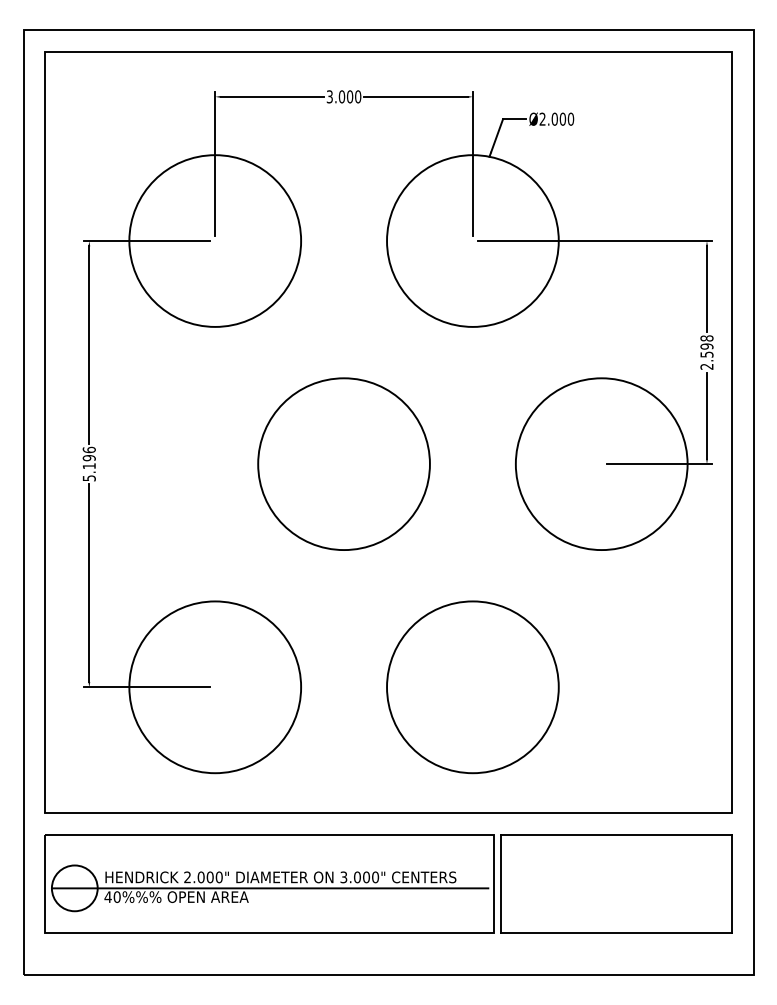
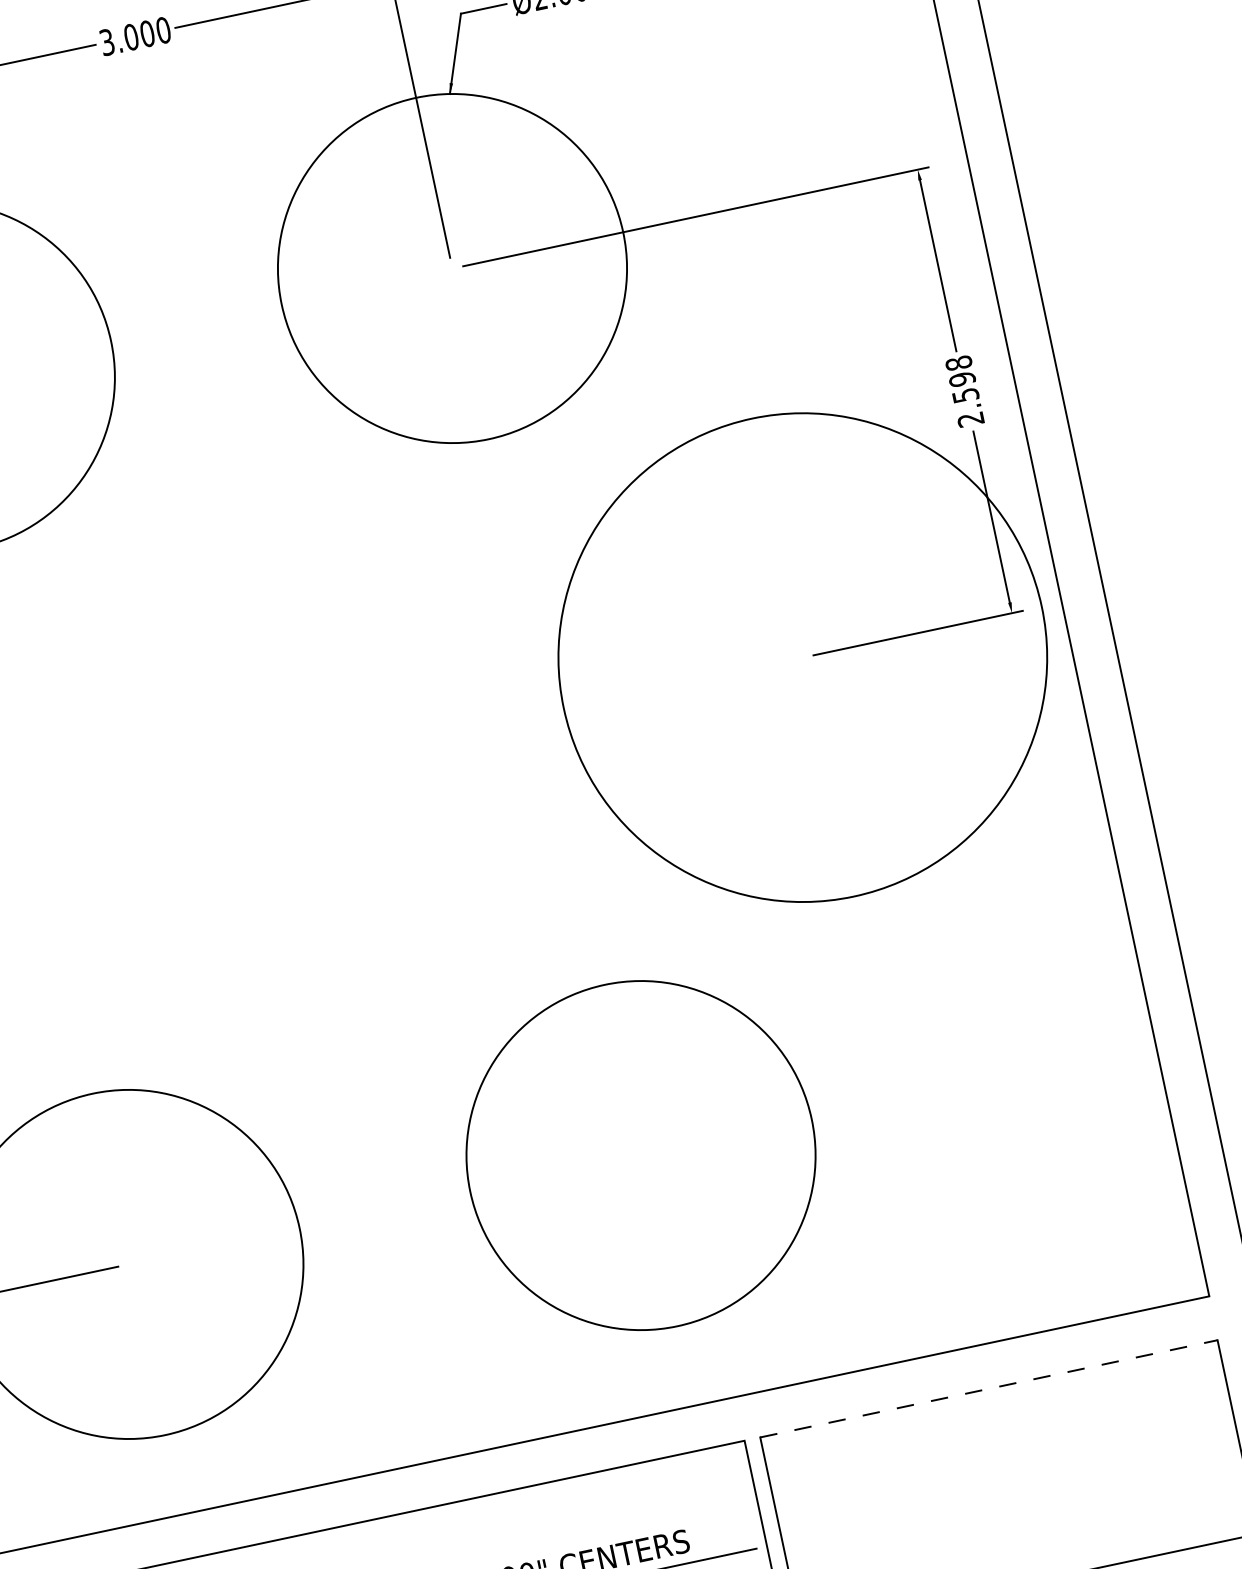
circle: (343, 463) -> (289, 765), removed
circle: (601, 464) -> (802, 658), size x1.4
line: (616, 835) -> (989, 1389), solid -> dashed

